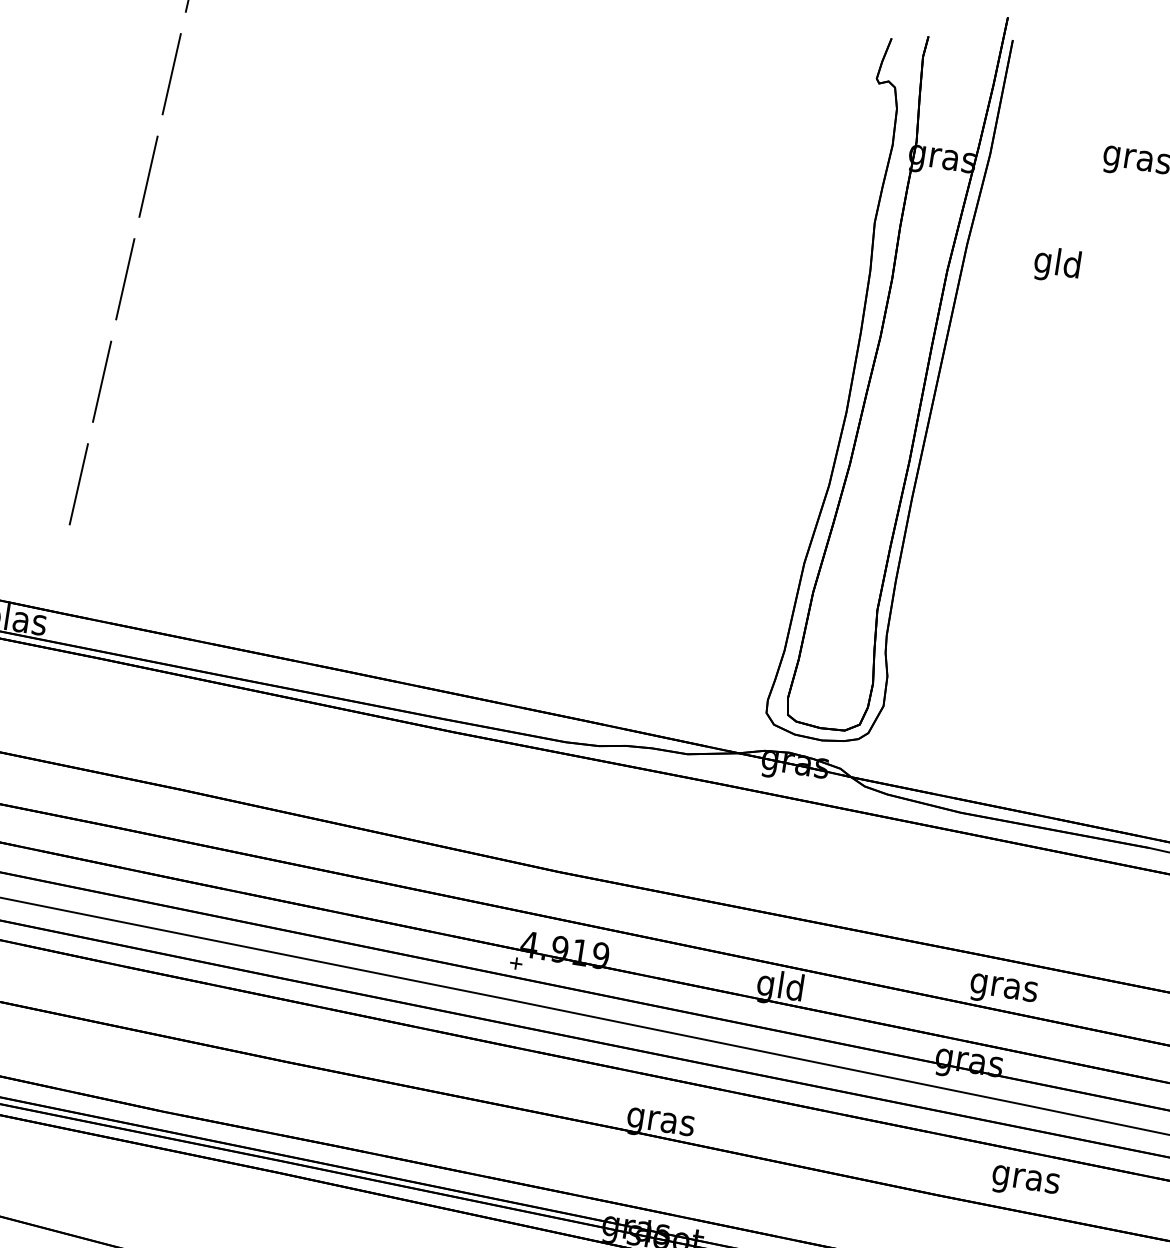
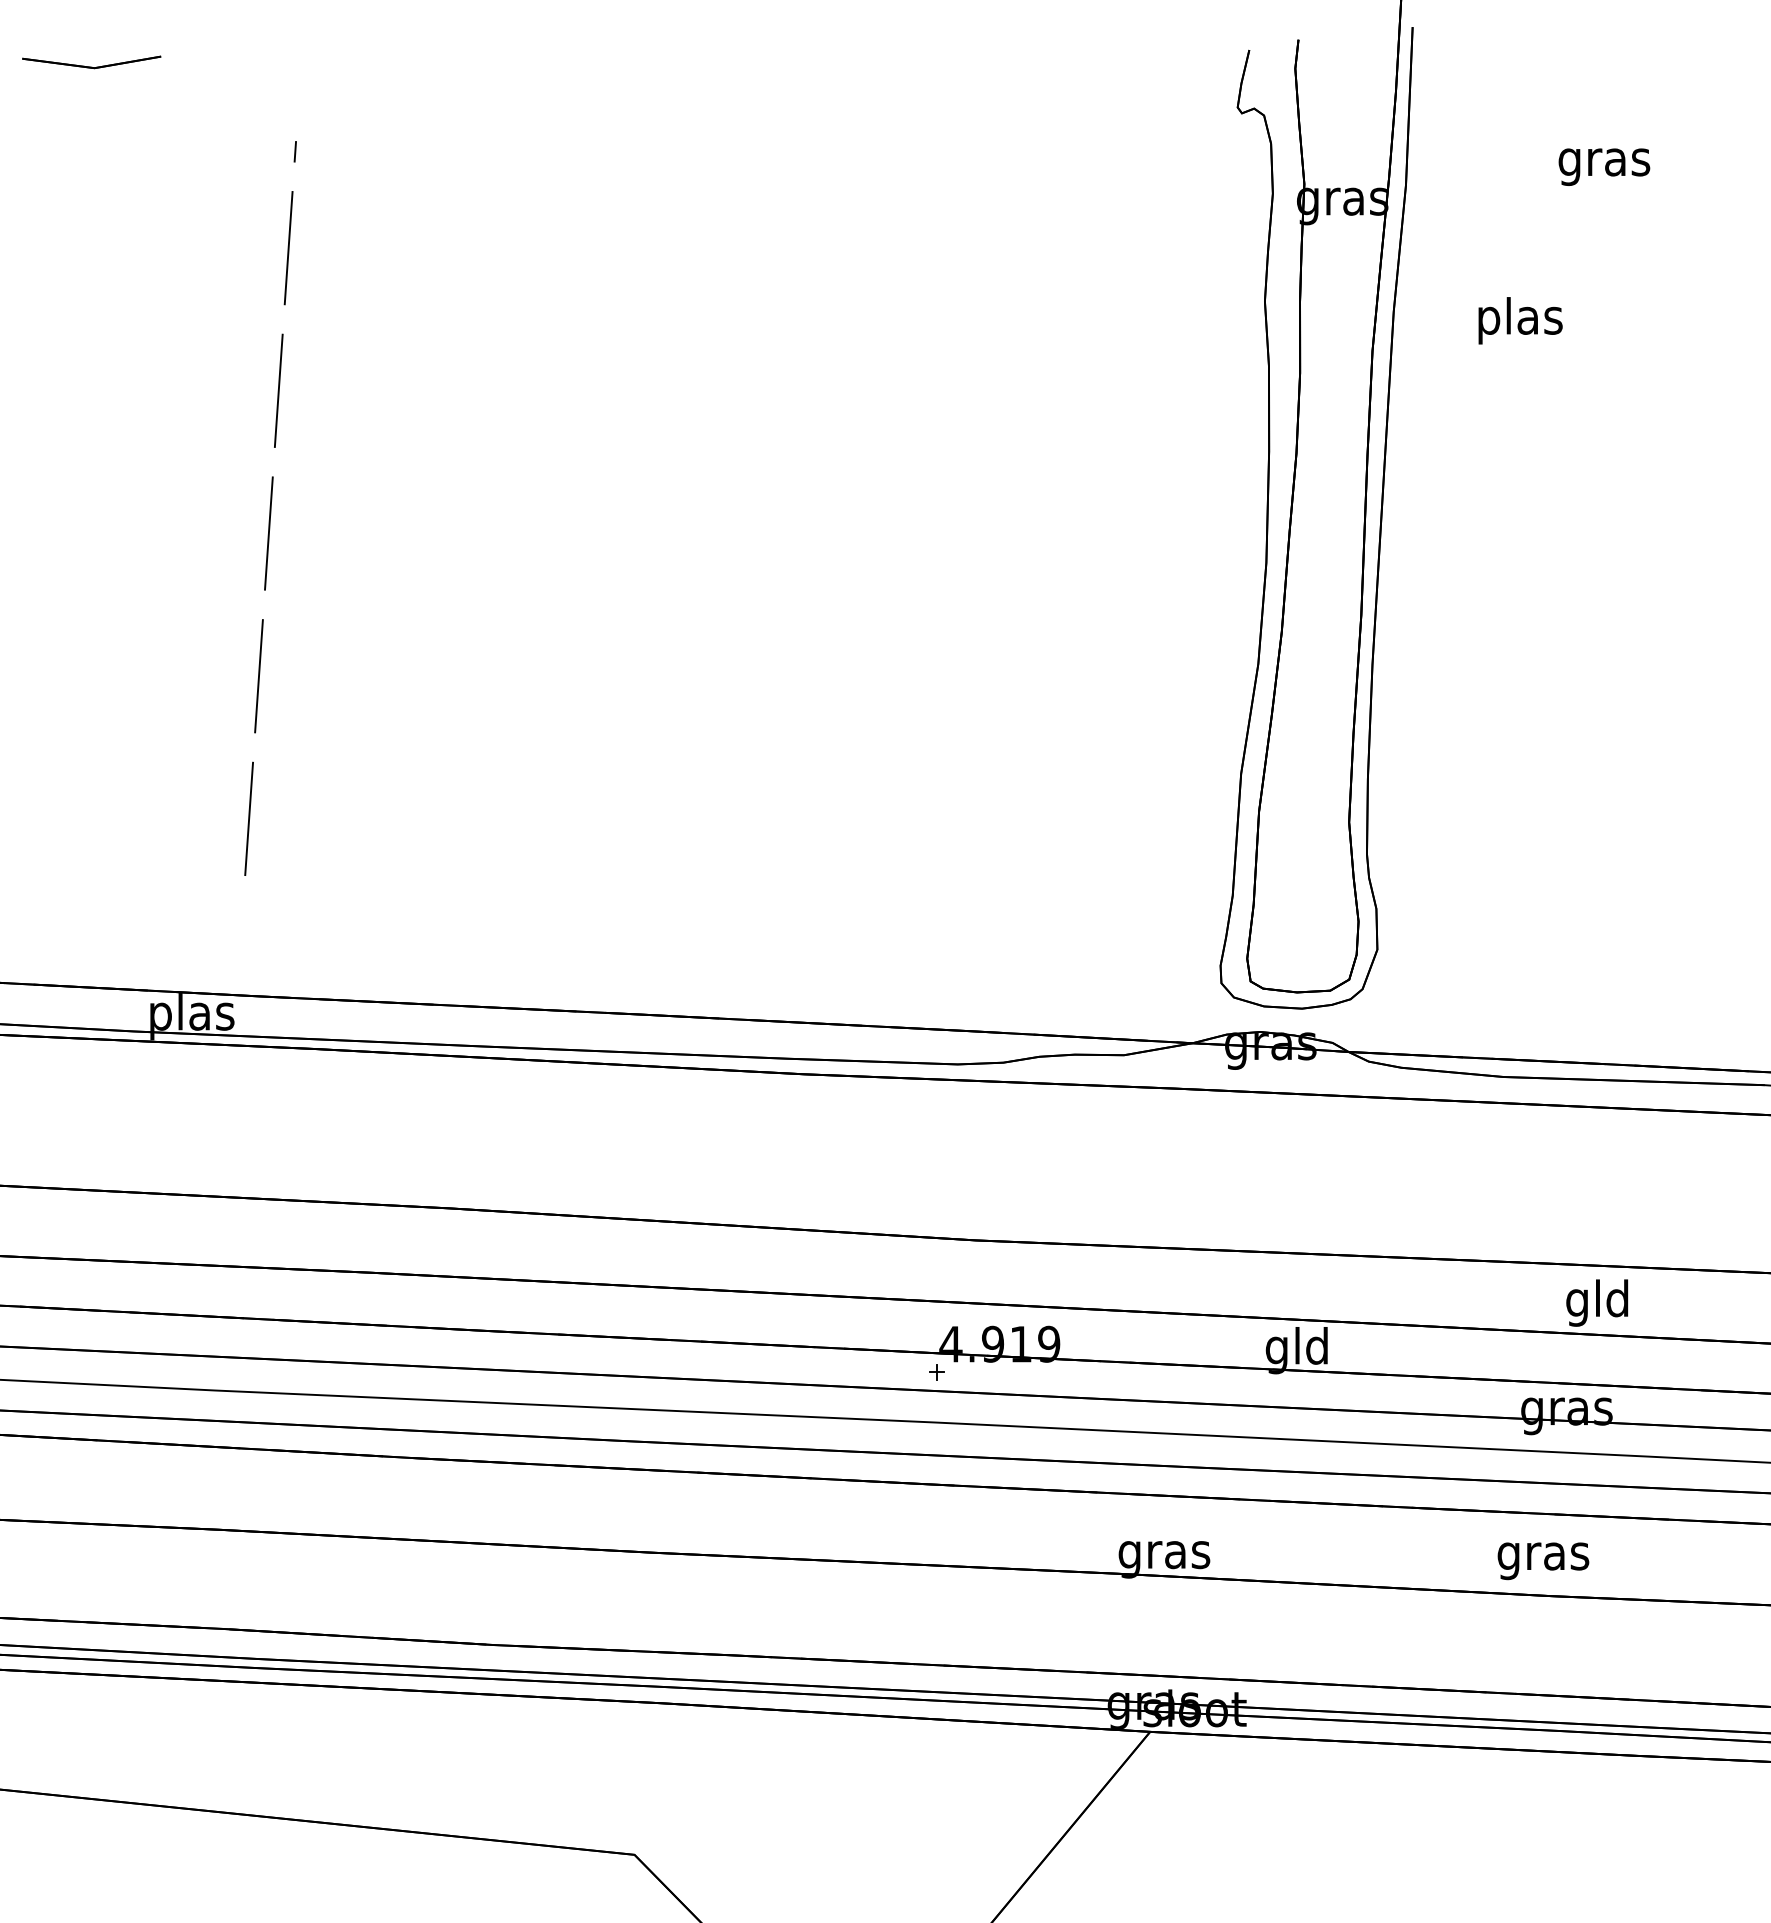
text: (1058, 265) -> (1520, 320), gld -> plas
text: (1003, 987) -> (1597, 1302), gras -> gld
text: (1025, 1183) -> (1543, 1561), moved

